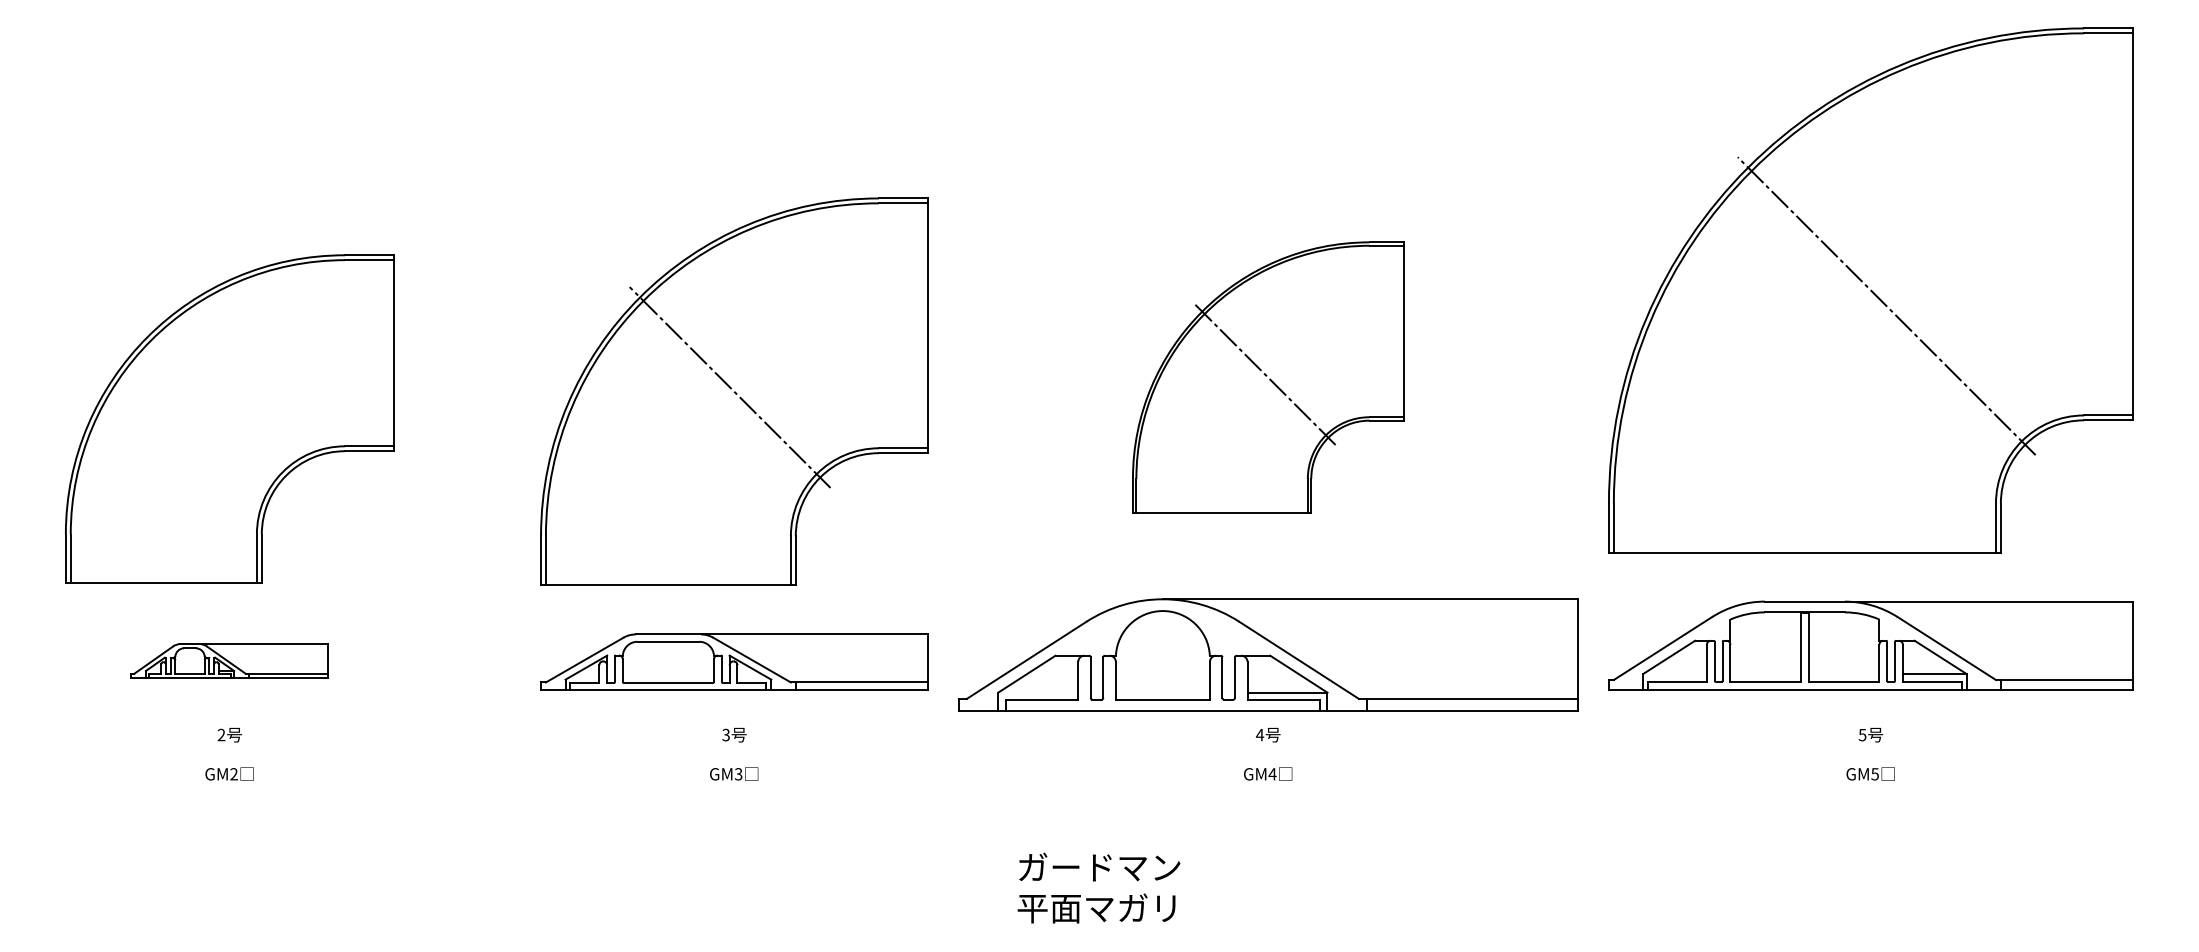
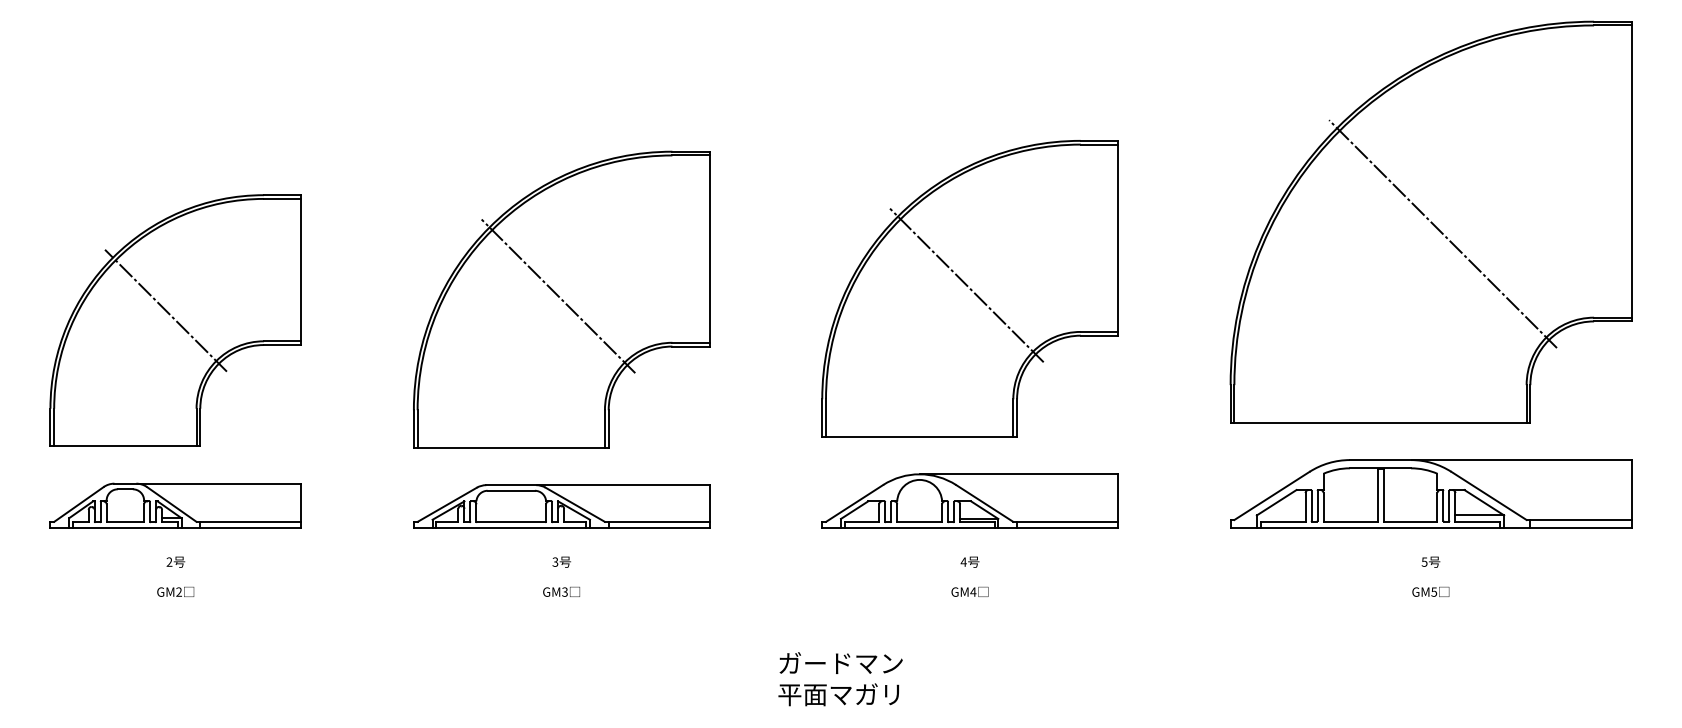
part: (1267, 377) -> (969, 288), size x1.43
line: (216, 406) -> (165, 310), added
part: (1267, 654) -> (969, 500), size x0.62
part: (229, 661) -> (175, 505), size x1.67

